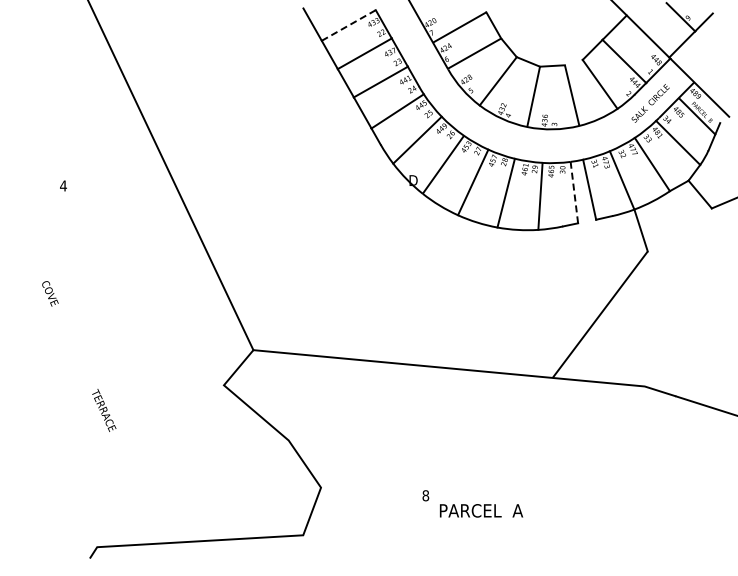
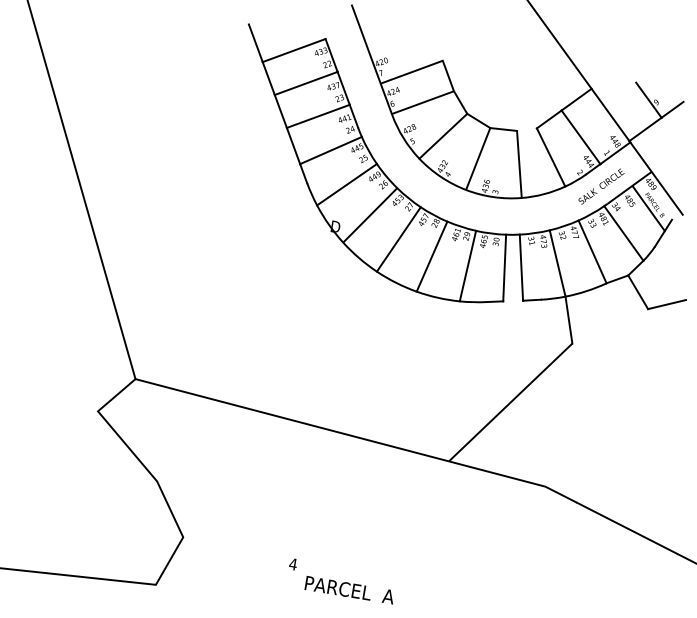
line: (349, 25) -> (294, 50), dashed -> solid
line: (574, 192) -> (504, 267), dashed -> solid
text: (425, 495) -> (292, 564), 8 -> 4

